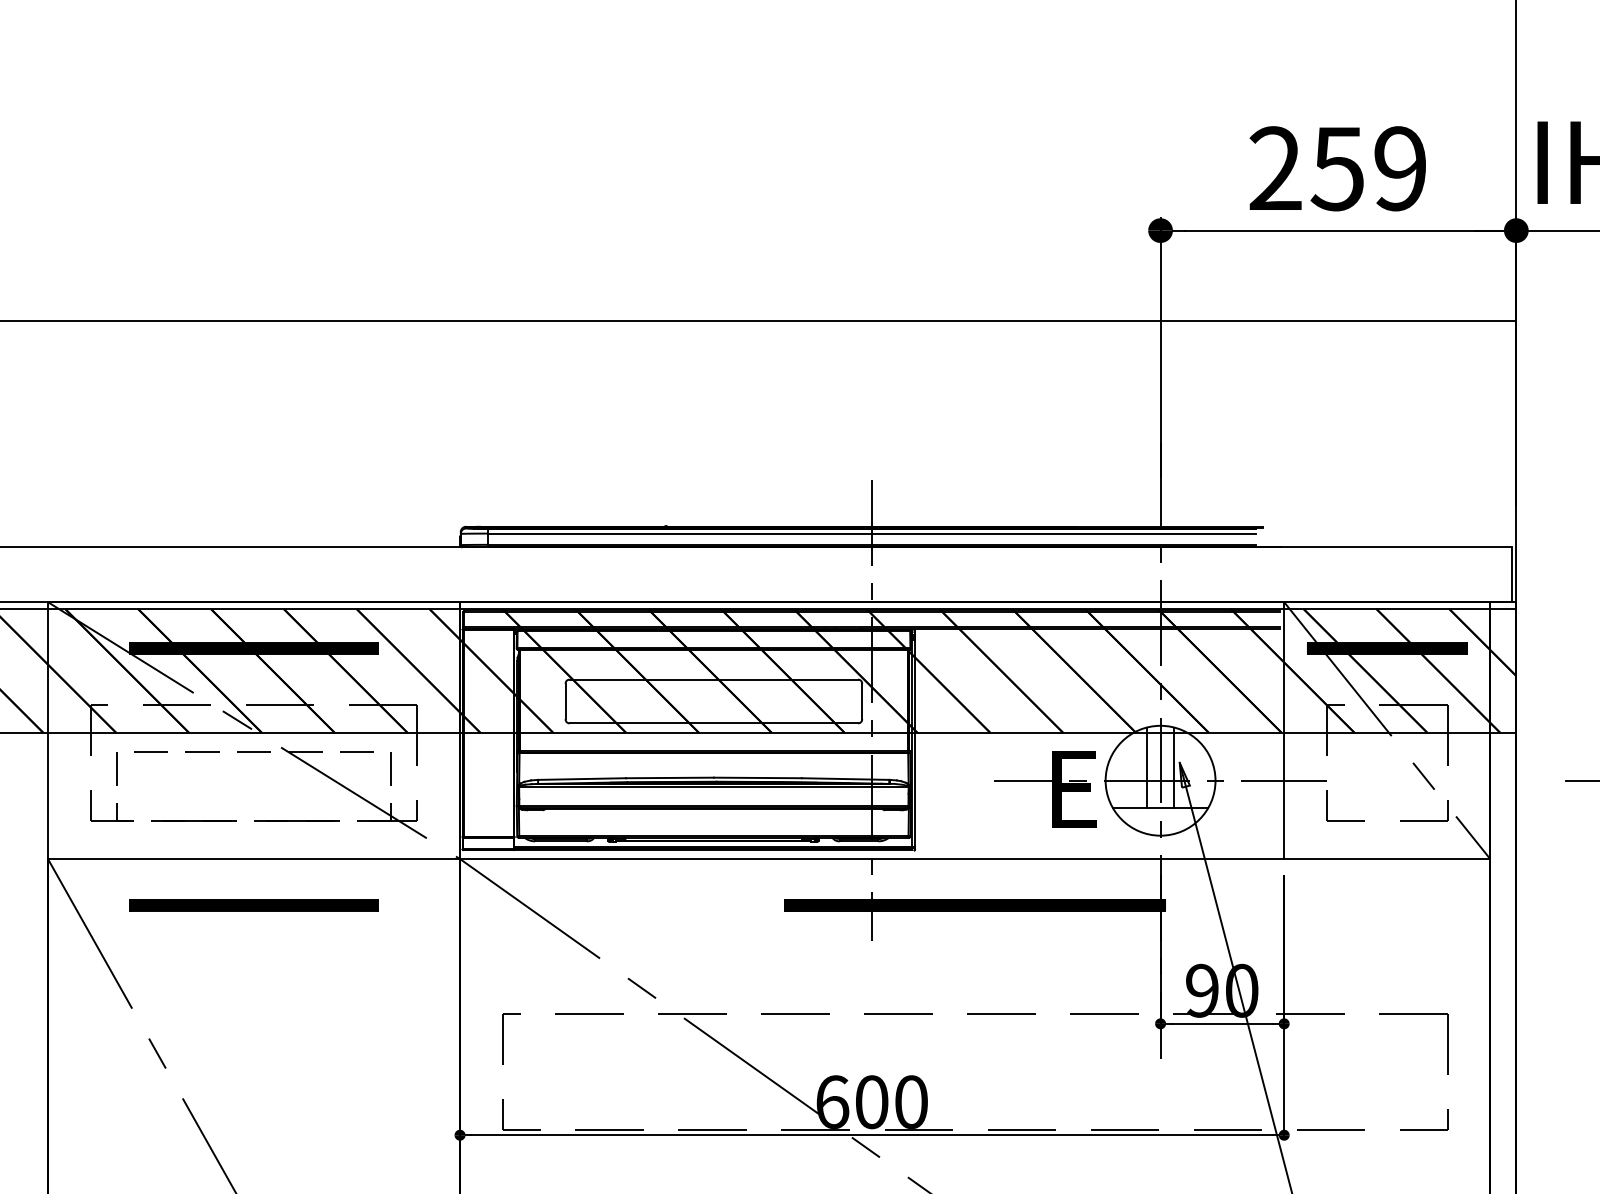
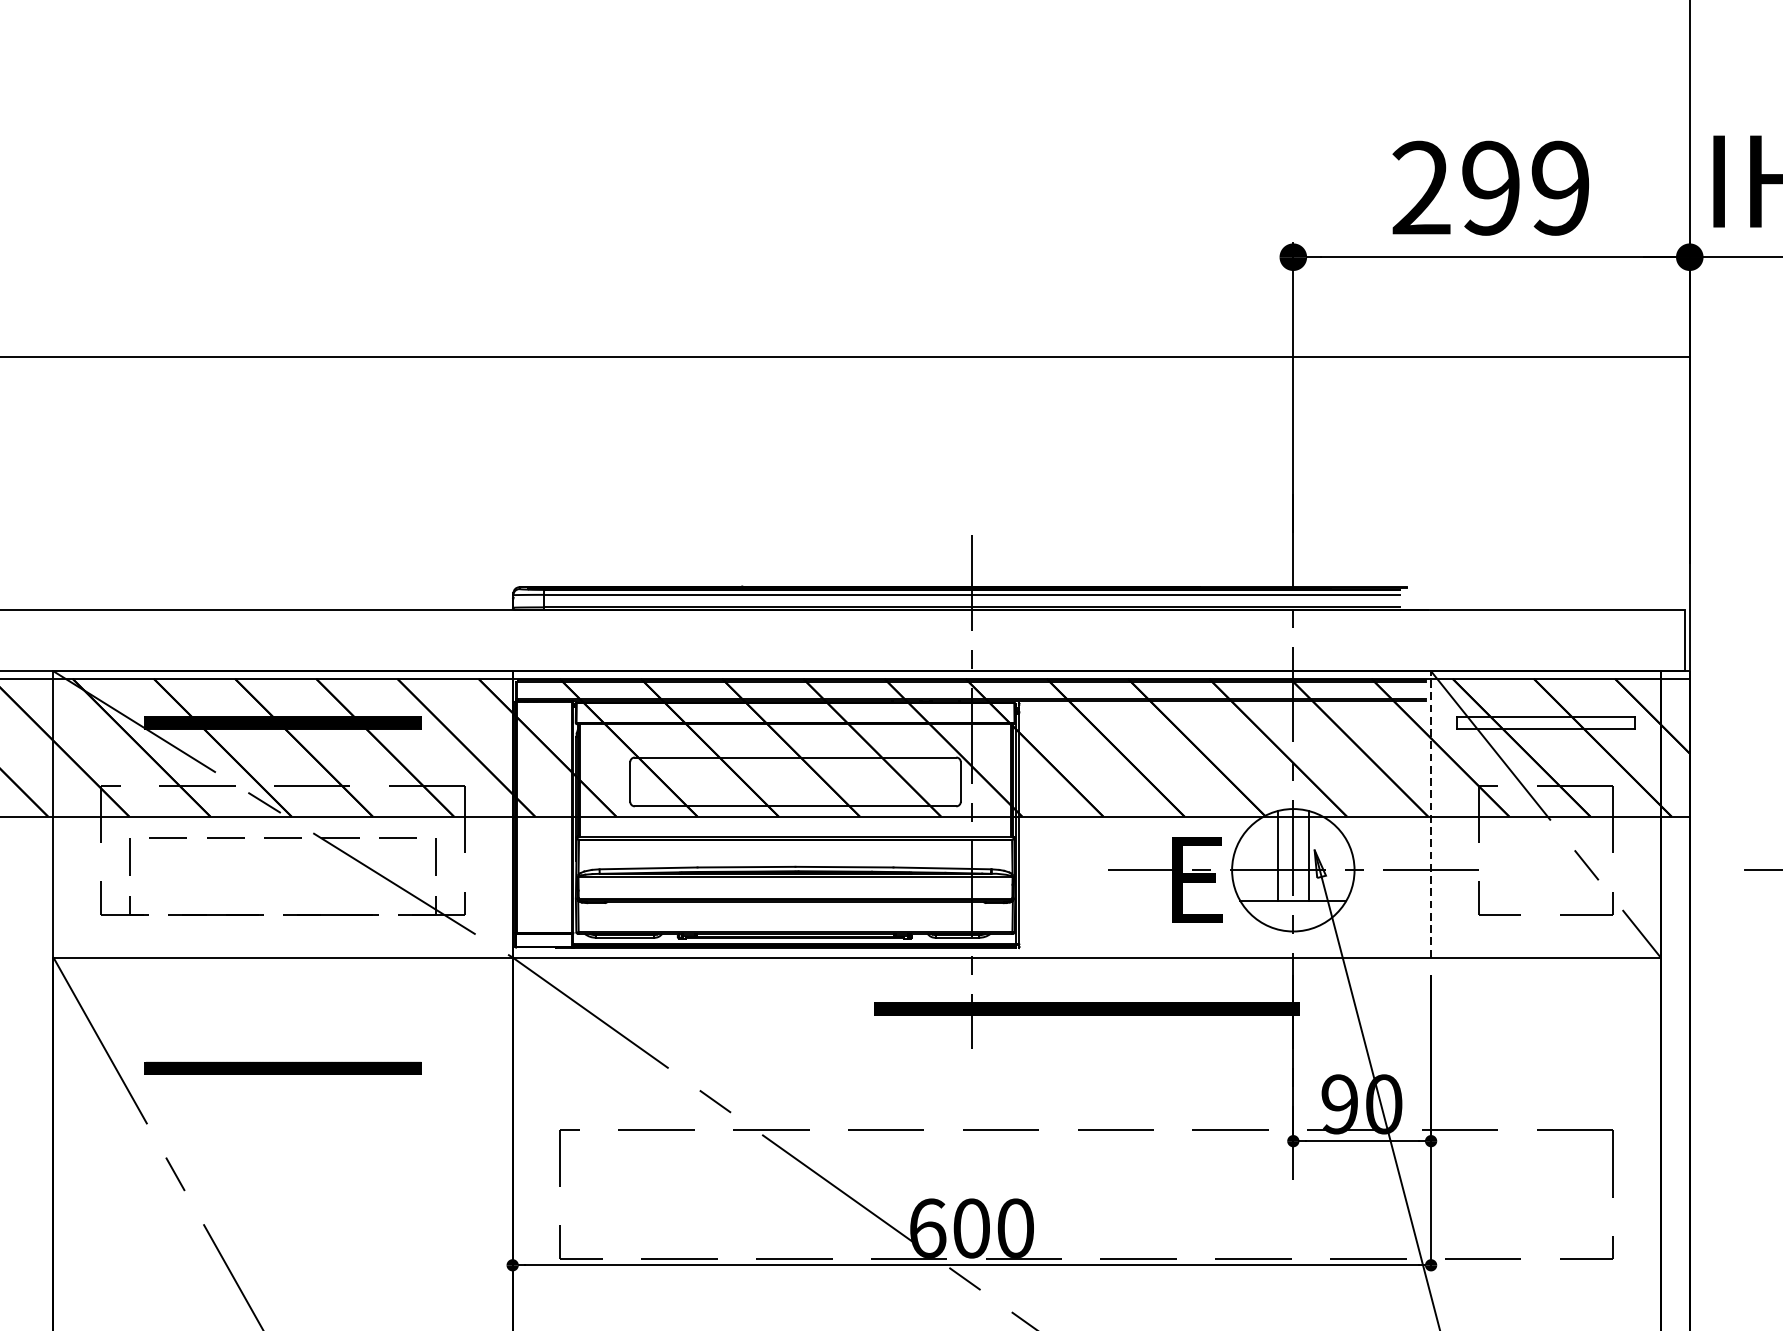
text: (1336, 168) -> (1489, 187), 259 -> 299
hatch: (1386, 648) -> (1545, 722), removed
line: (1284, 730) -> (1431, 814), solid -> dashed
part: (253, 905) -> (282, 1068), moved

